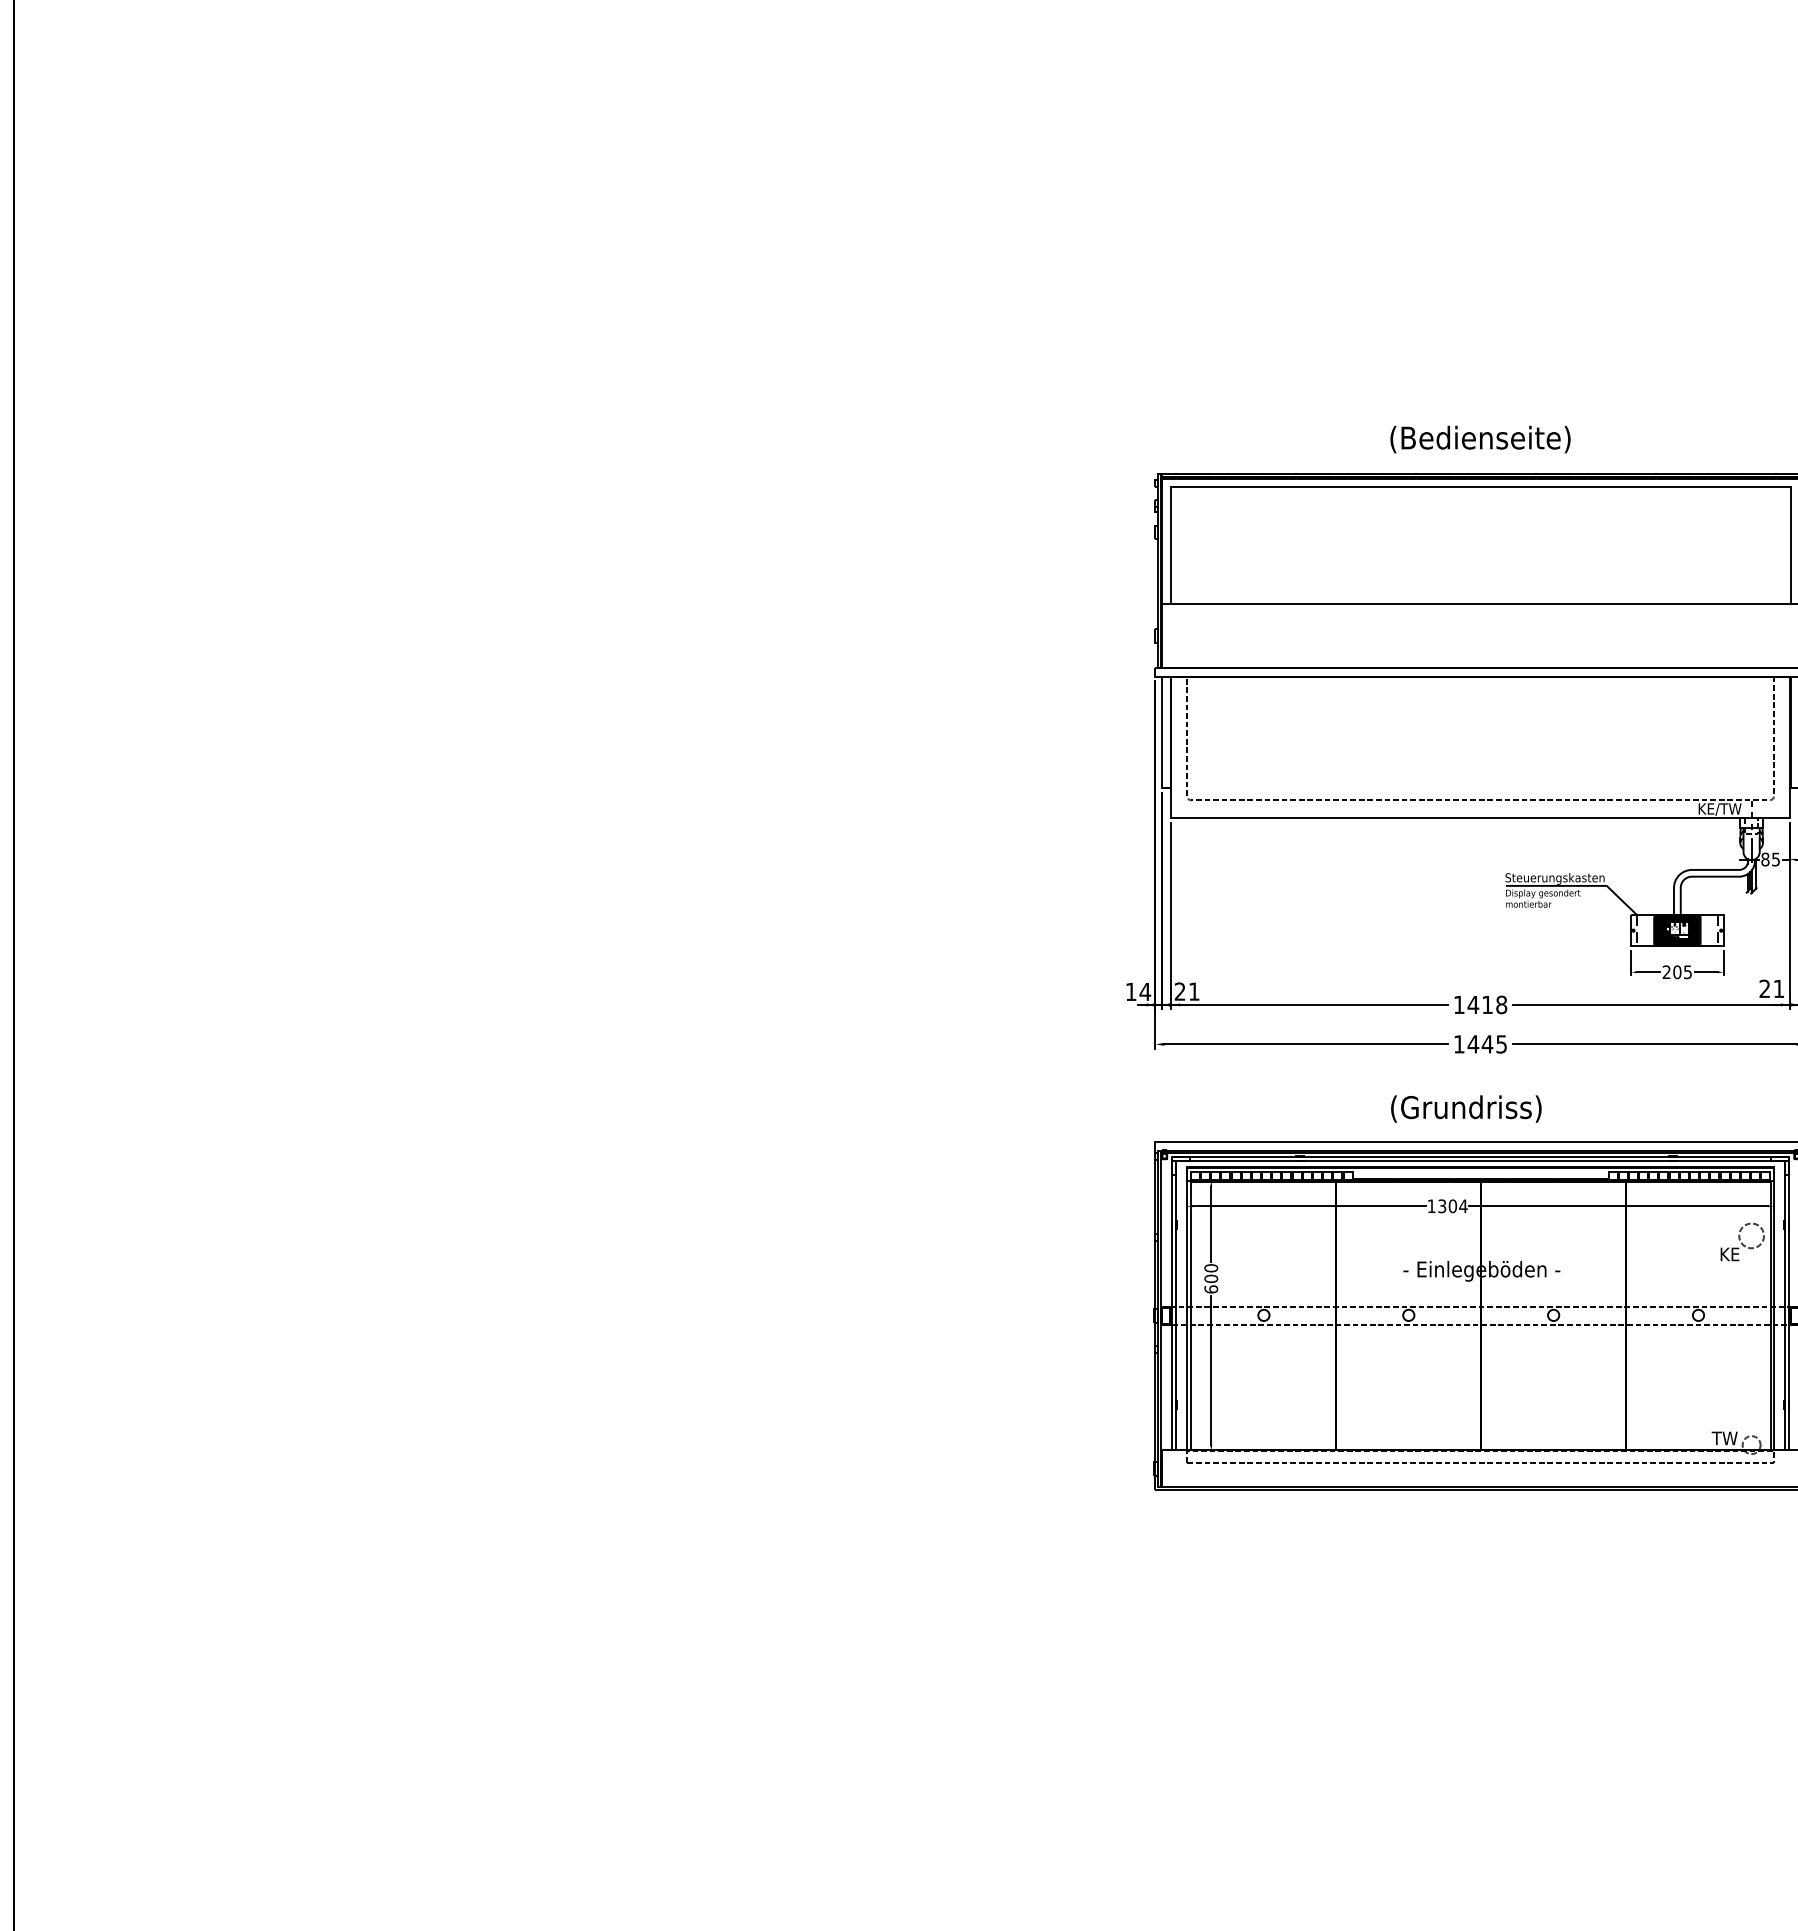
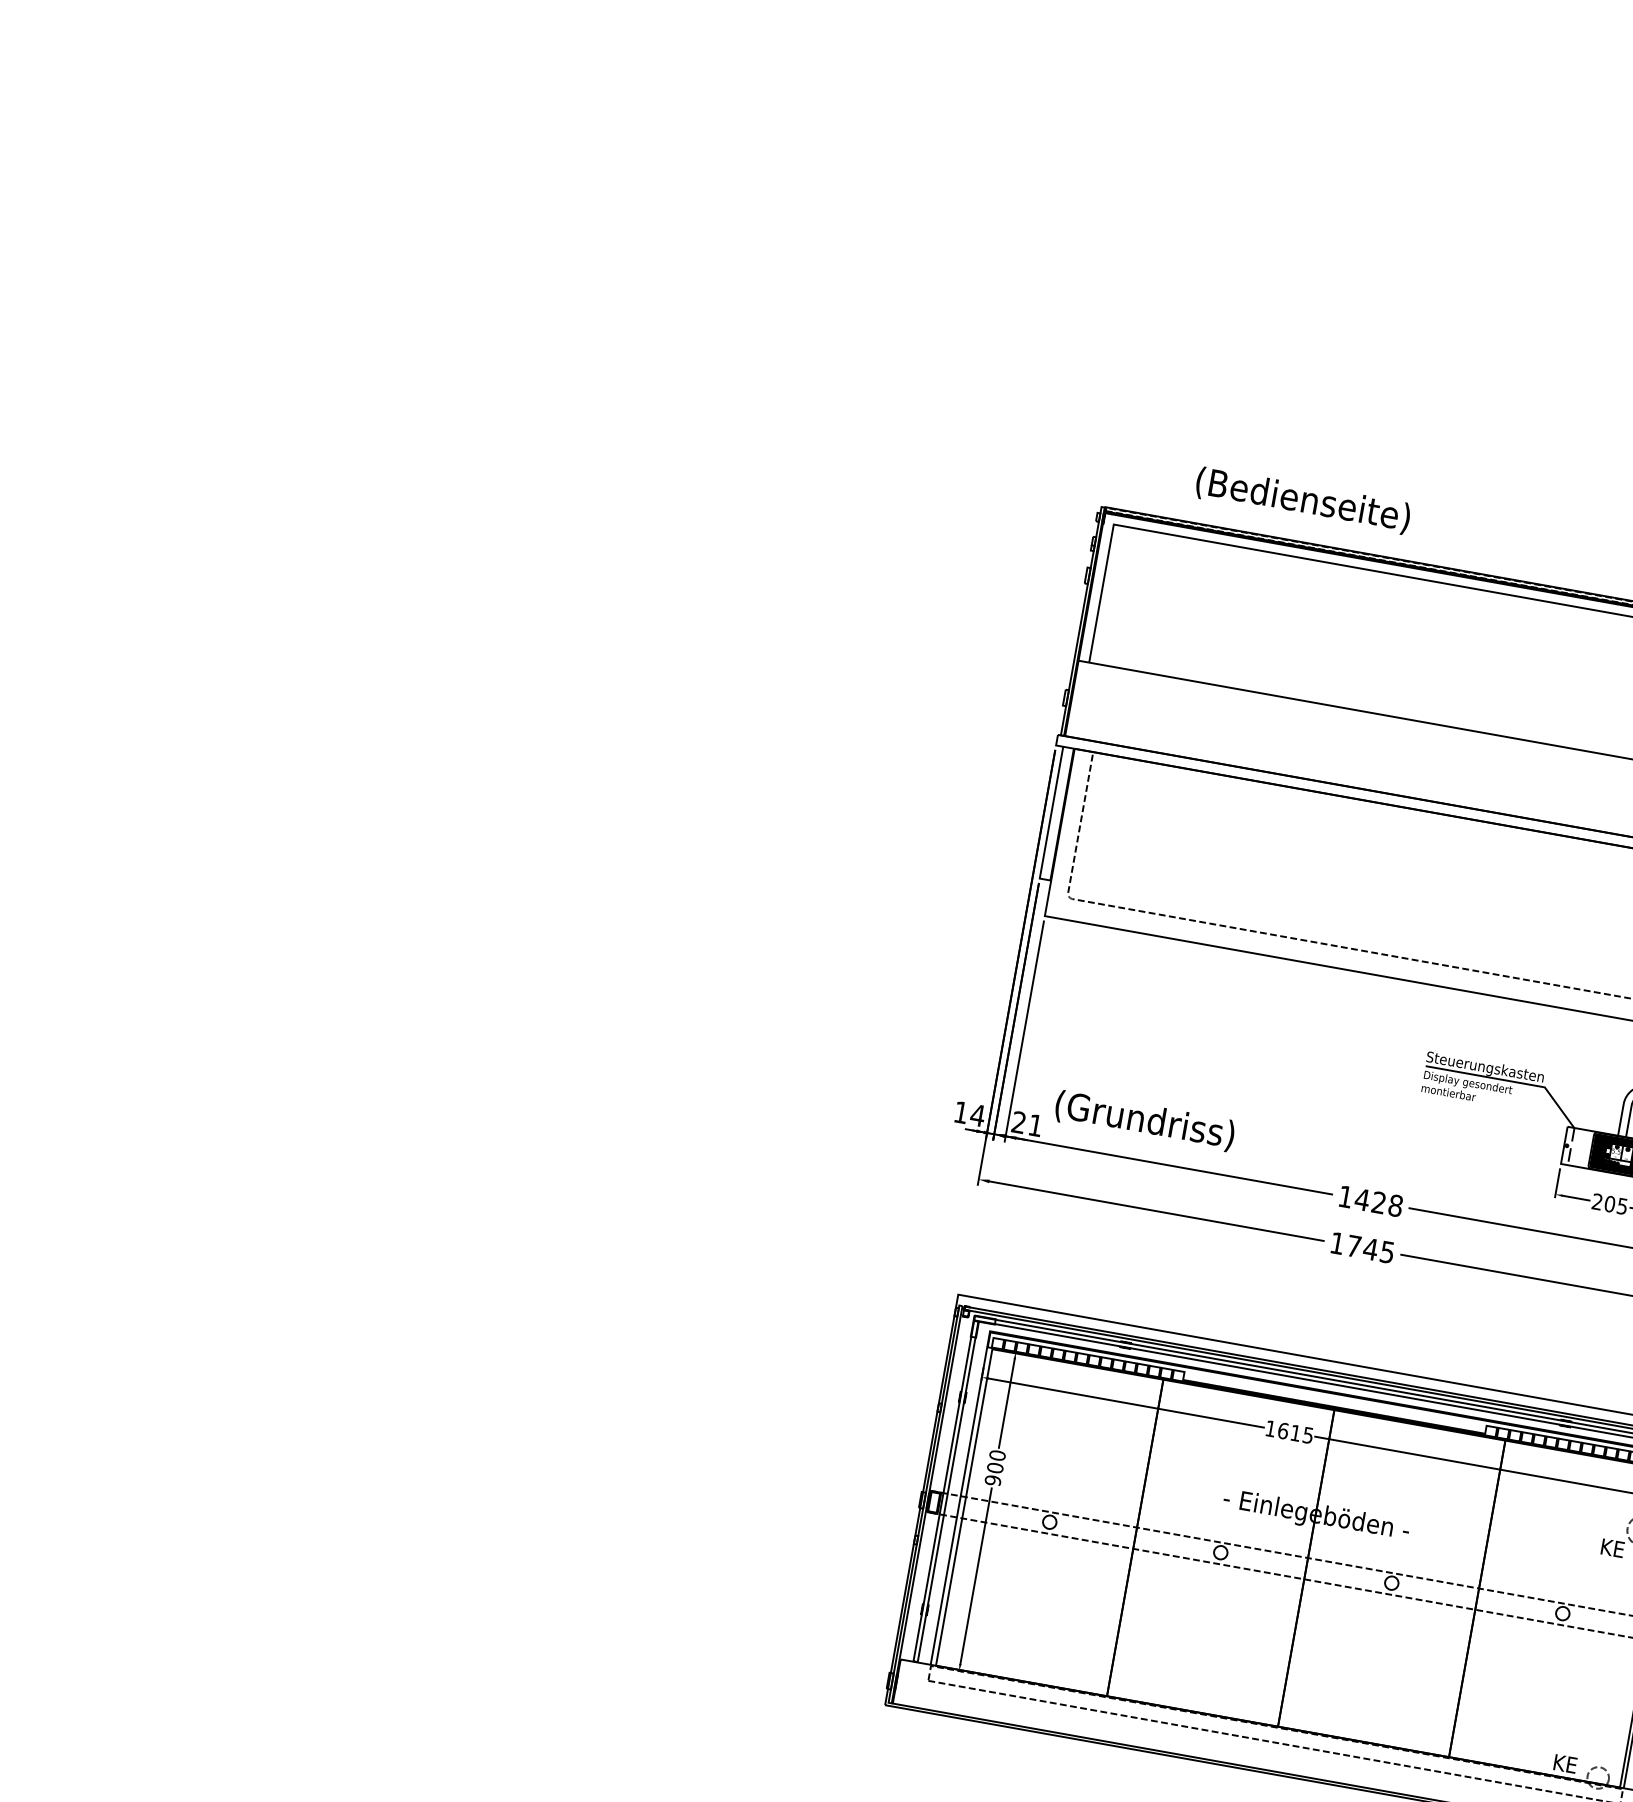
text: (1480, 439) -> (1303, 500), moved
text: (1487, 1004) -> (1379, 1202), 1418 -> 1428
text: (1473, 1044) -> (1354, 1246), 1445 -> 1745
text: (1466, 1108) -> (1145, 1120), moved
text: (1452, 1206) -> (1295, 1433), 1304 -> 1615
text: (1211, 1289) -> (993, 1480), 600 -> 900
text: (1724, 1438) -> (1567, 1764), TW -> KE

